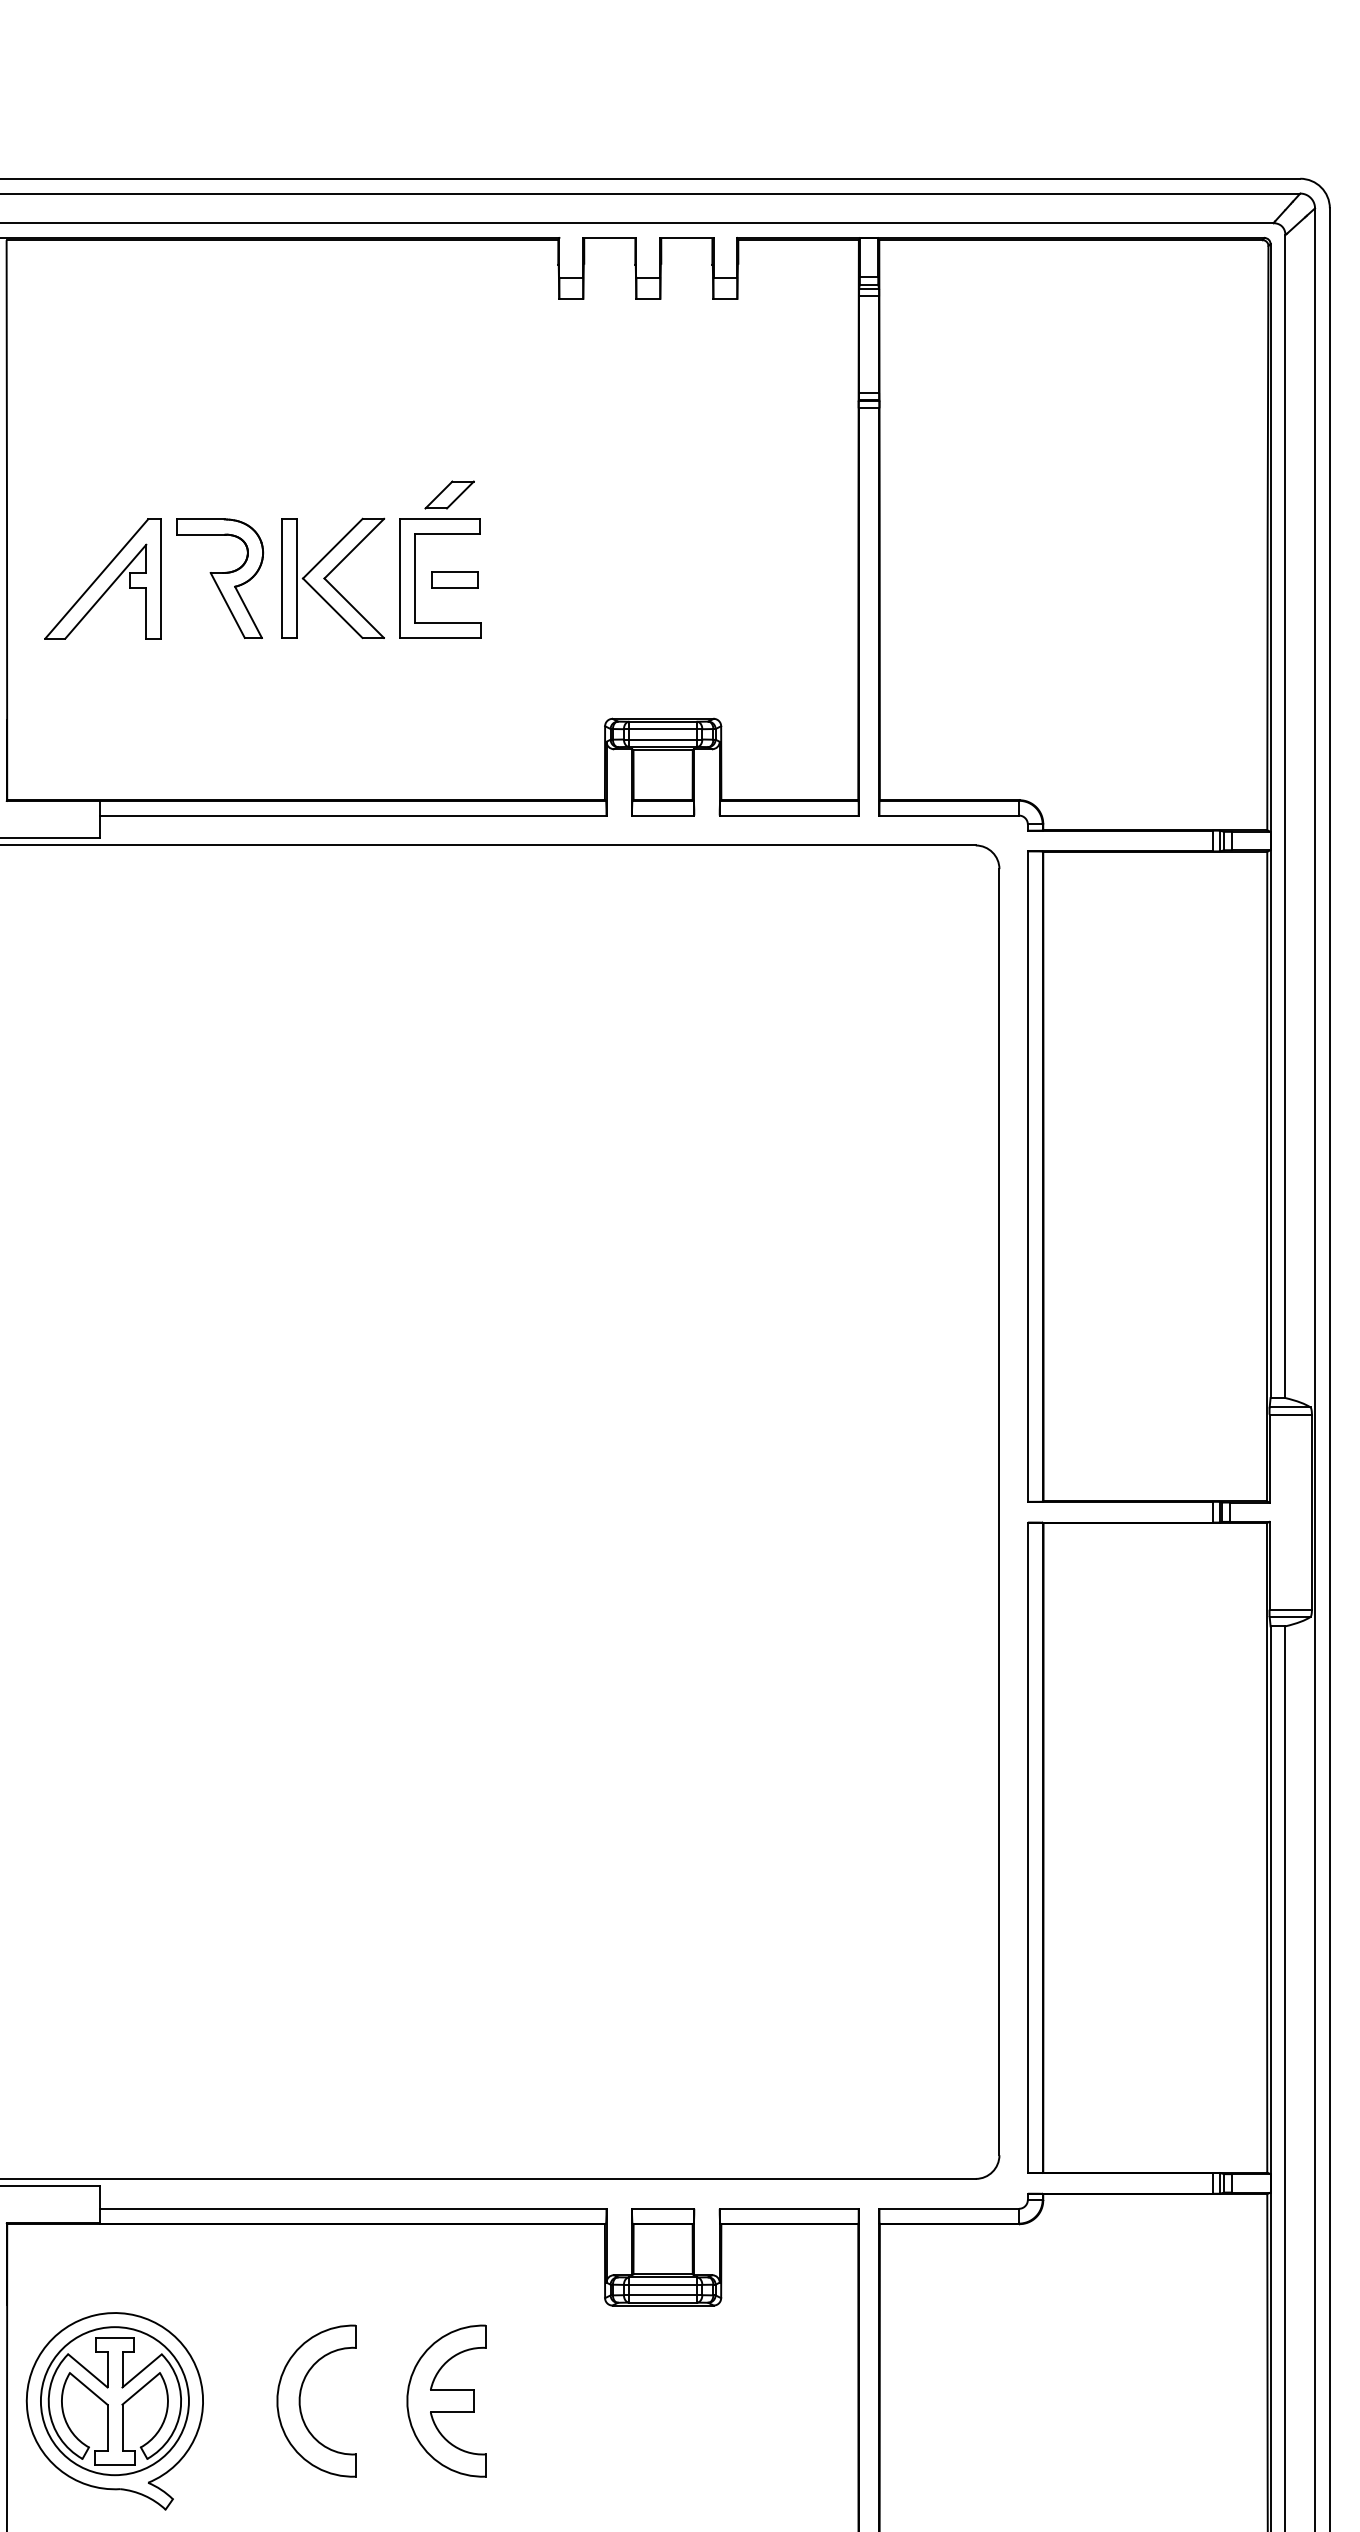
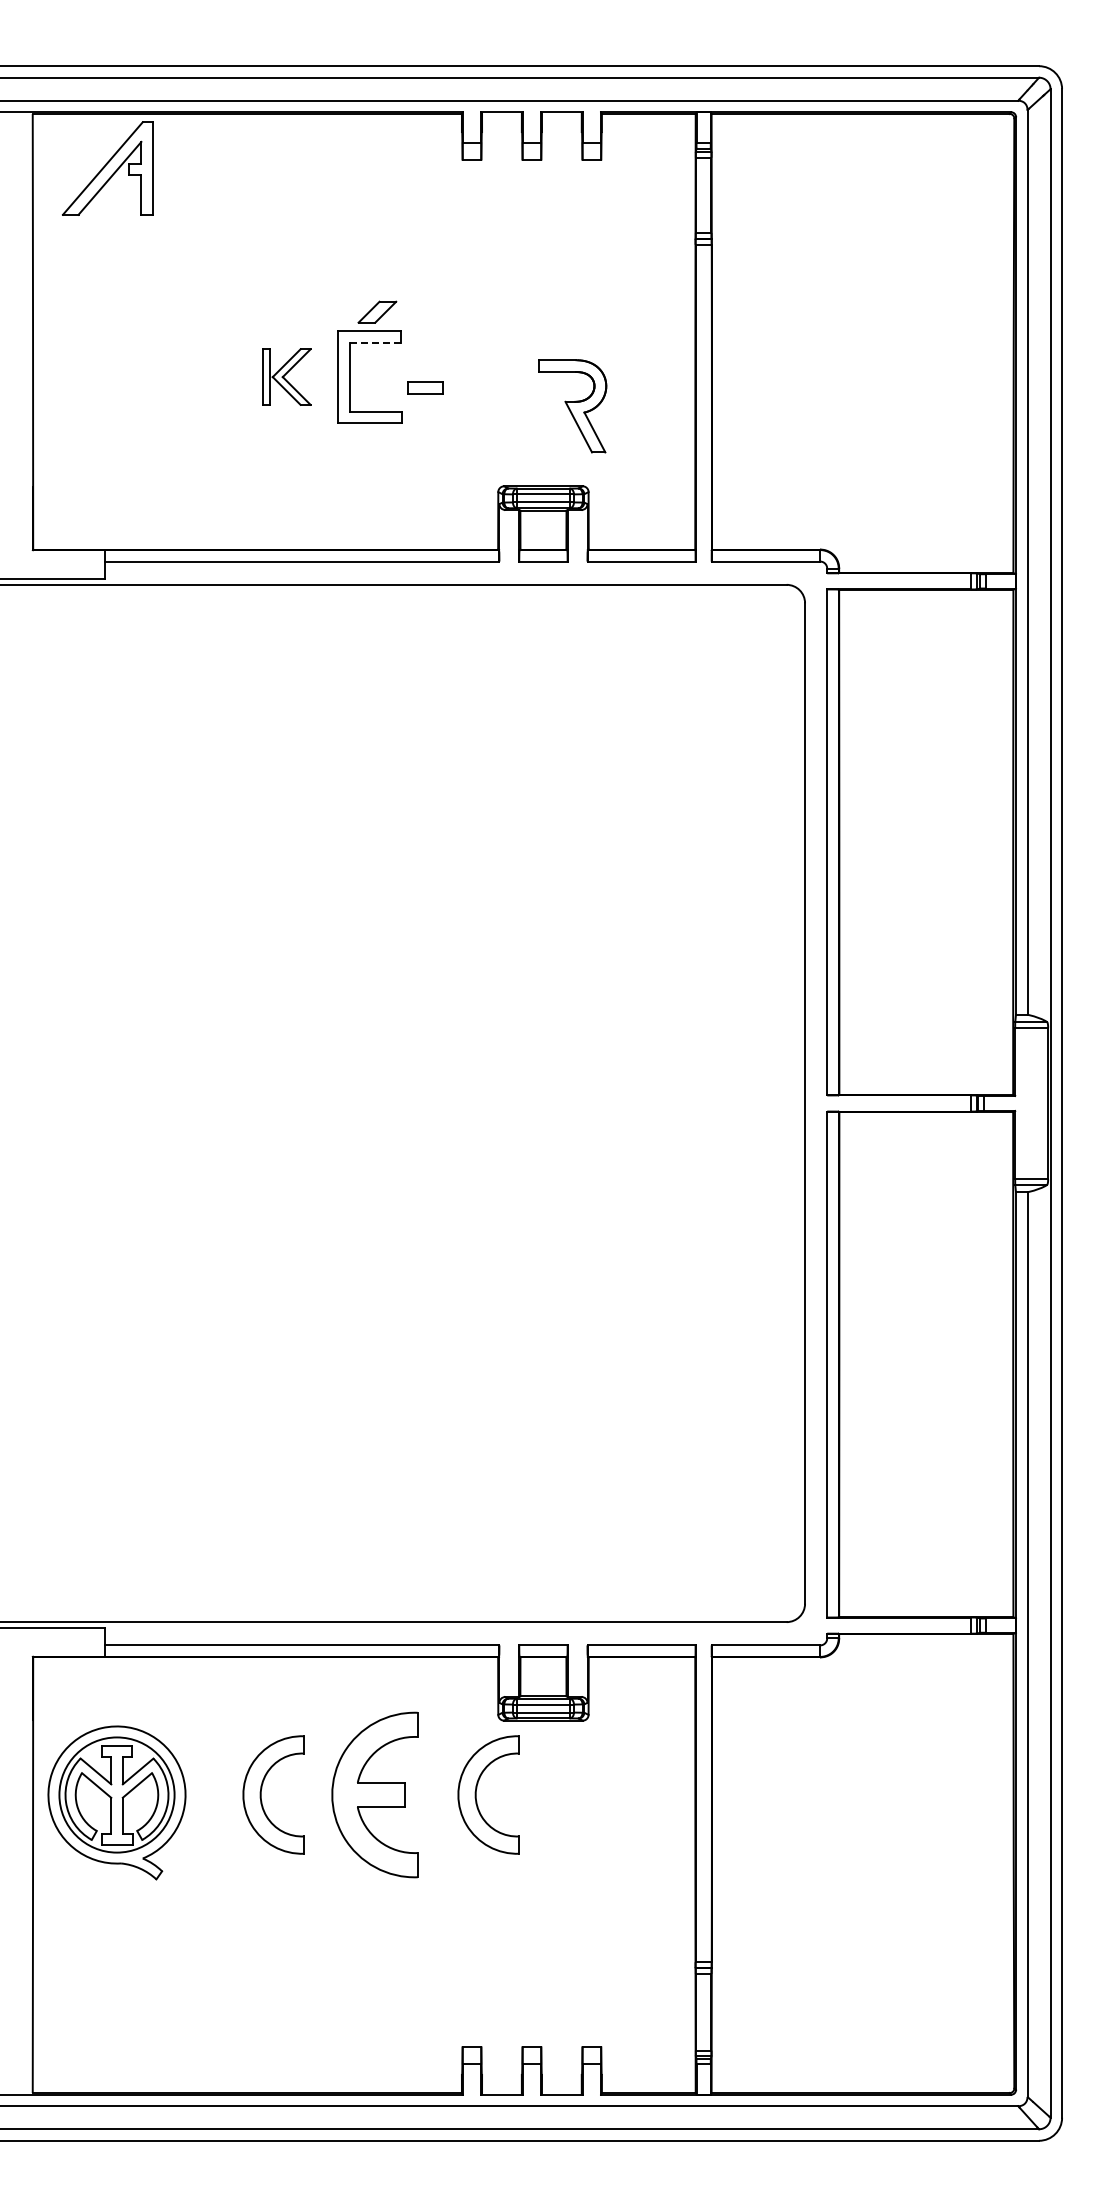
line: (447, 533) -> (375, 342), solid -> dashed
part: (332, 577) -> (286, 376), size x0.6
part: (102, 578) -> (107, 168), moved
part: (219, 578) -> (572, 406), moved
part: (454, 578) -> (425, 387), moved
part: (445, 2400) -> (374, 1794), size x1.4
part: (577, 2400) -> (476, 1794), added

